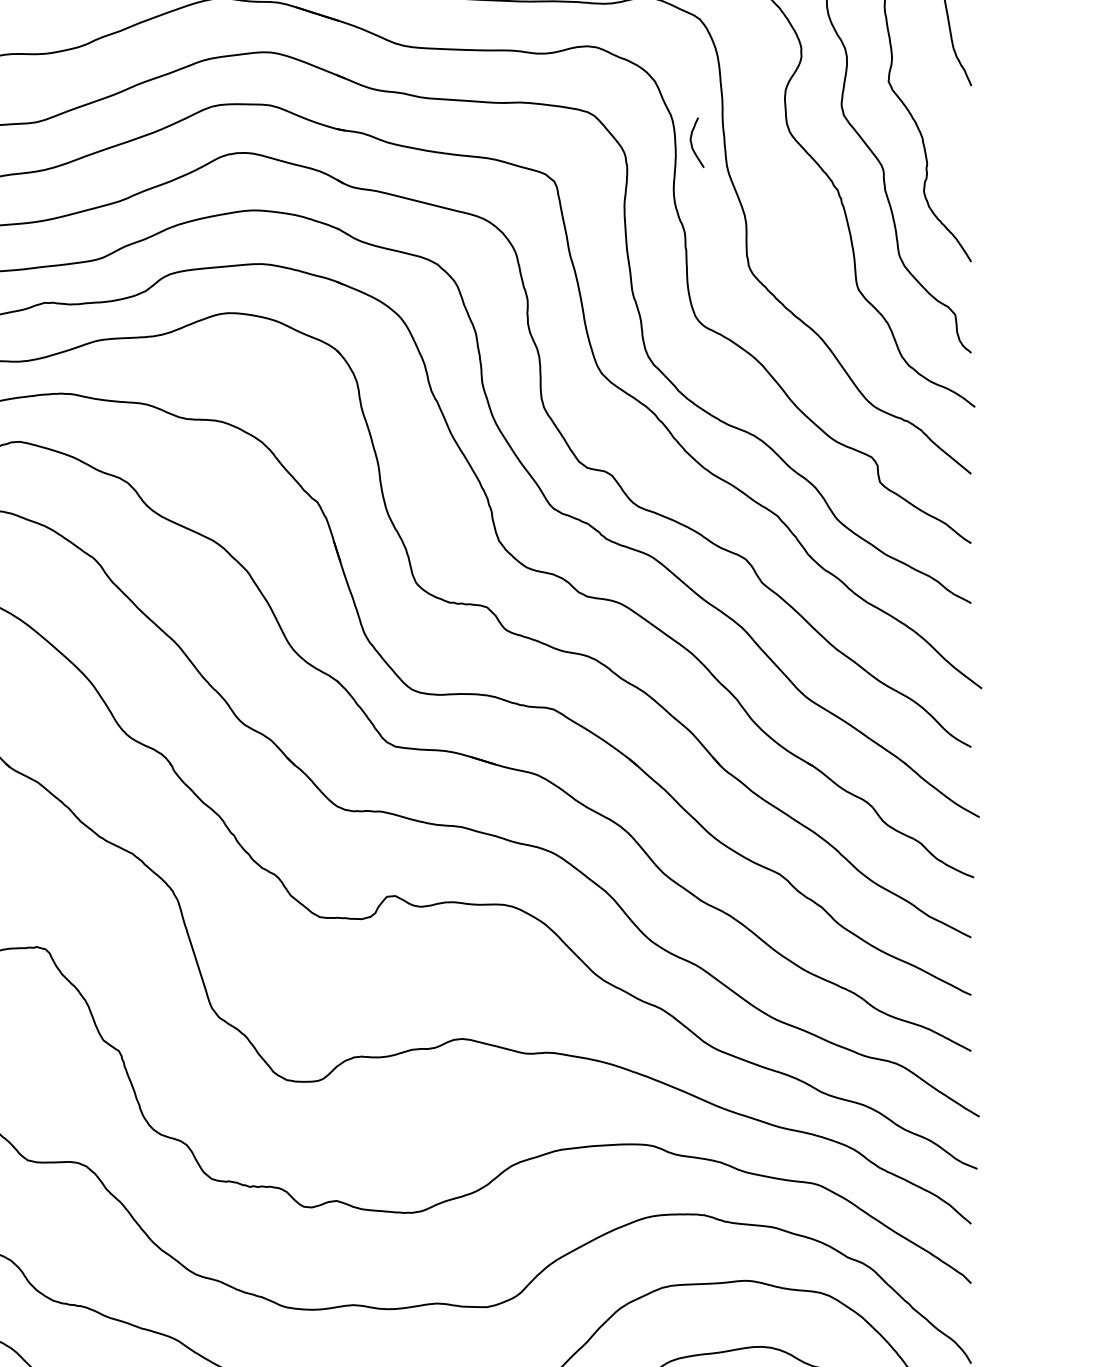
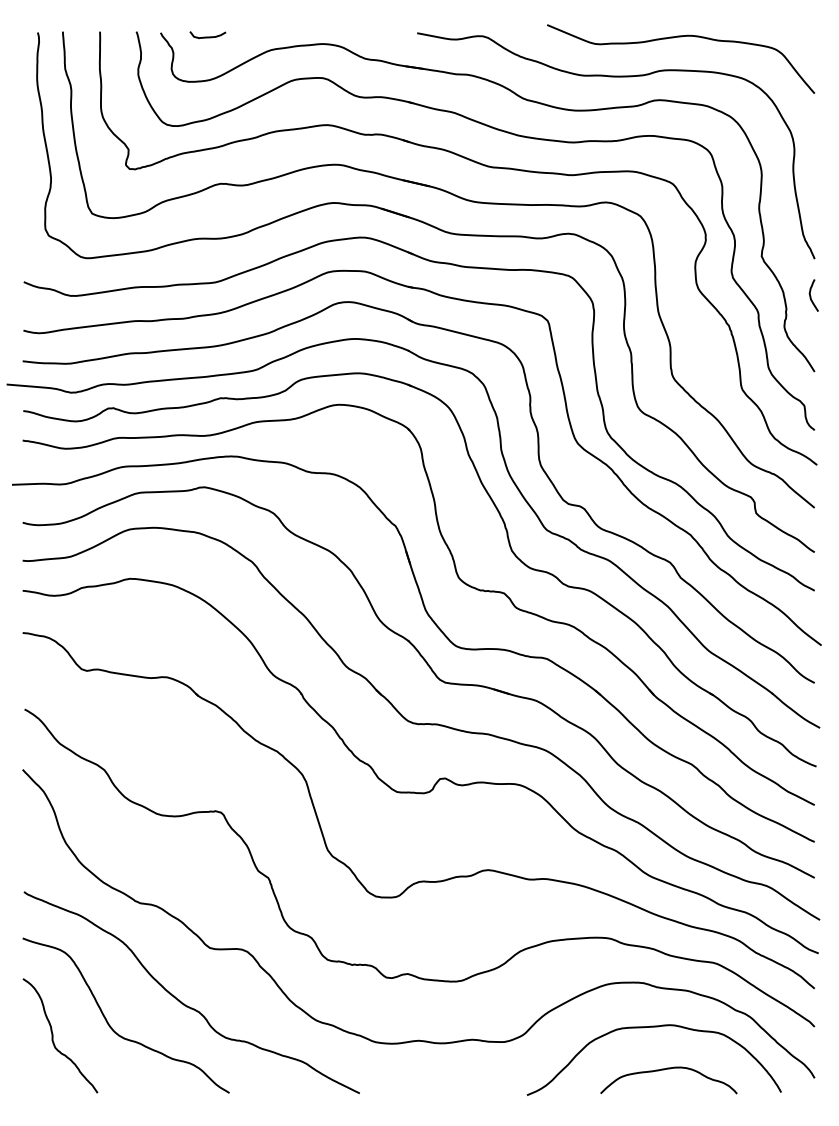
curve: (693, 144) -> (811, 296), moved

